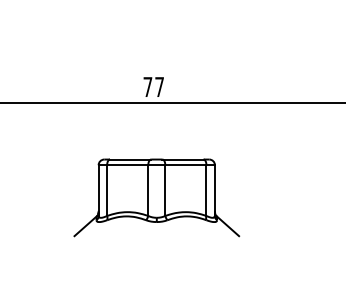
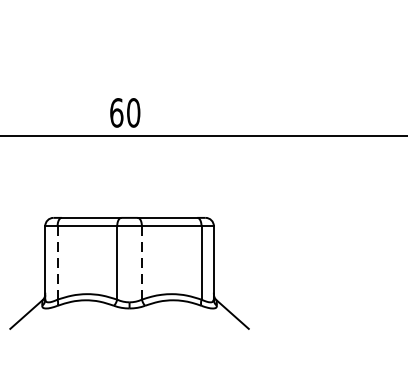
text: (153, 86) -> (124, 112), 77 -> 60
line: (107, 190) -> (58, 262), solid -> dashed
line: (165, 191) -> (142, 264), solid -> dashed

